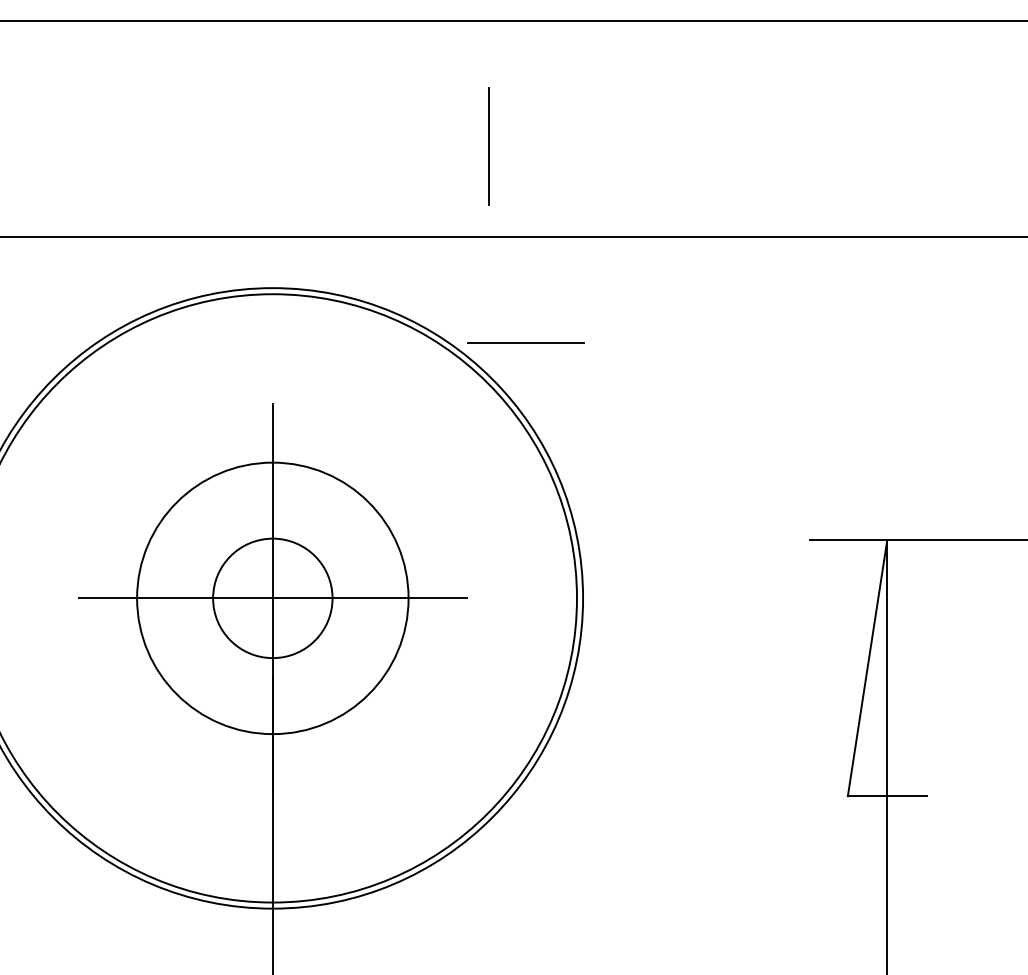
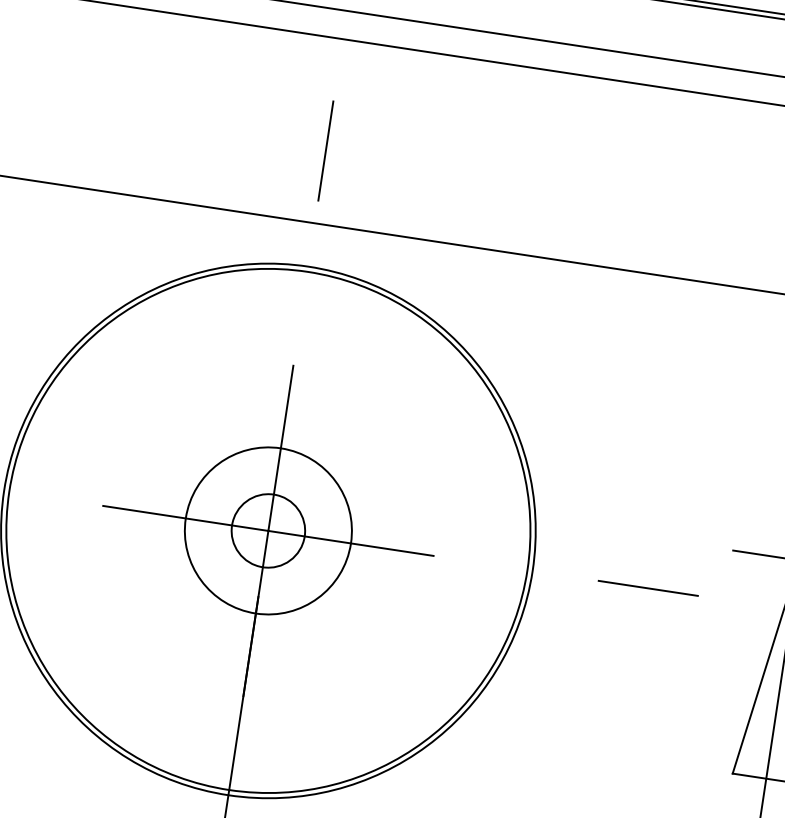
line: (488, 146) -> (325, 151), moved
line: (525, 342) -> (648, 587), moved
circle: (272, 598) -> (268, 530), size x0.71
circle: (272, 598) -> (268, 530), size x0.71

